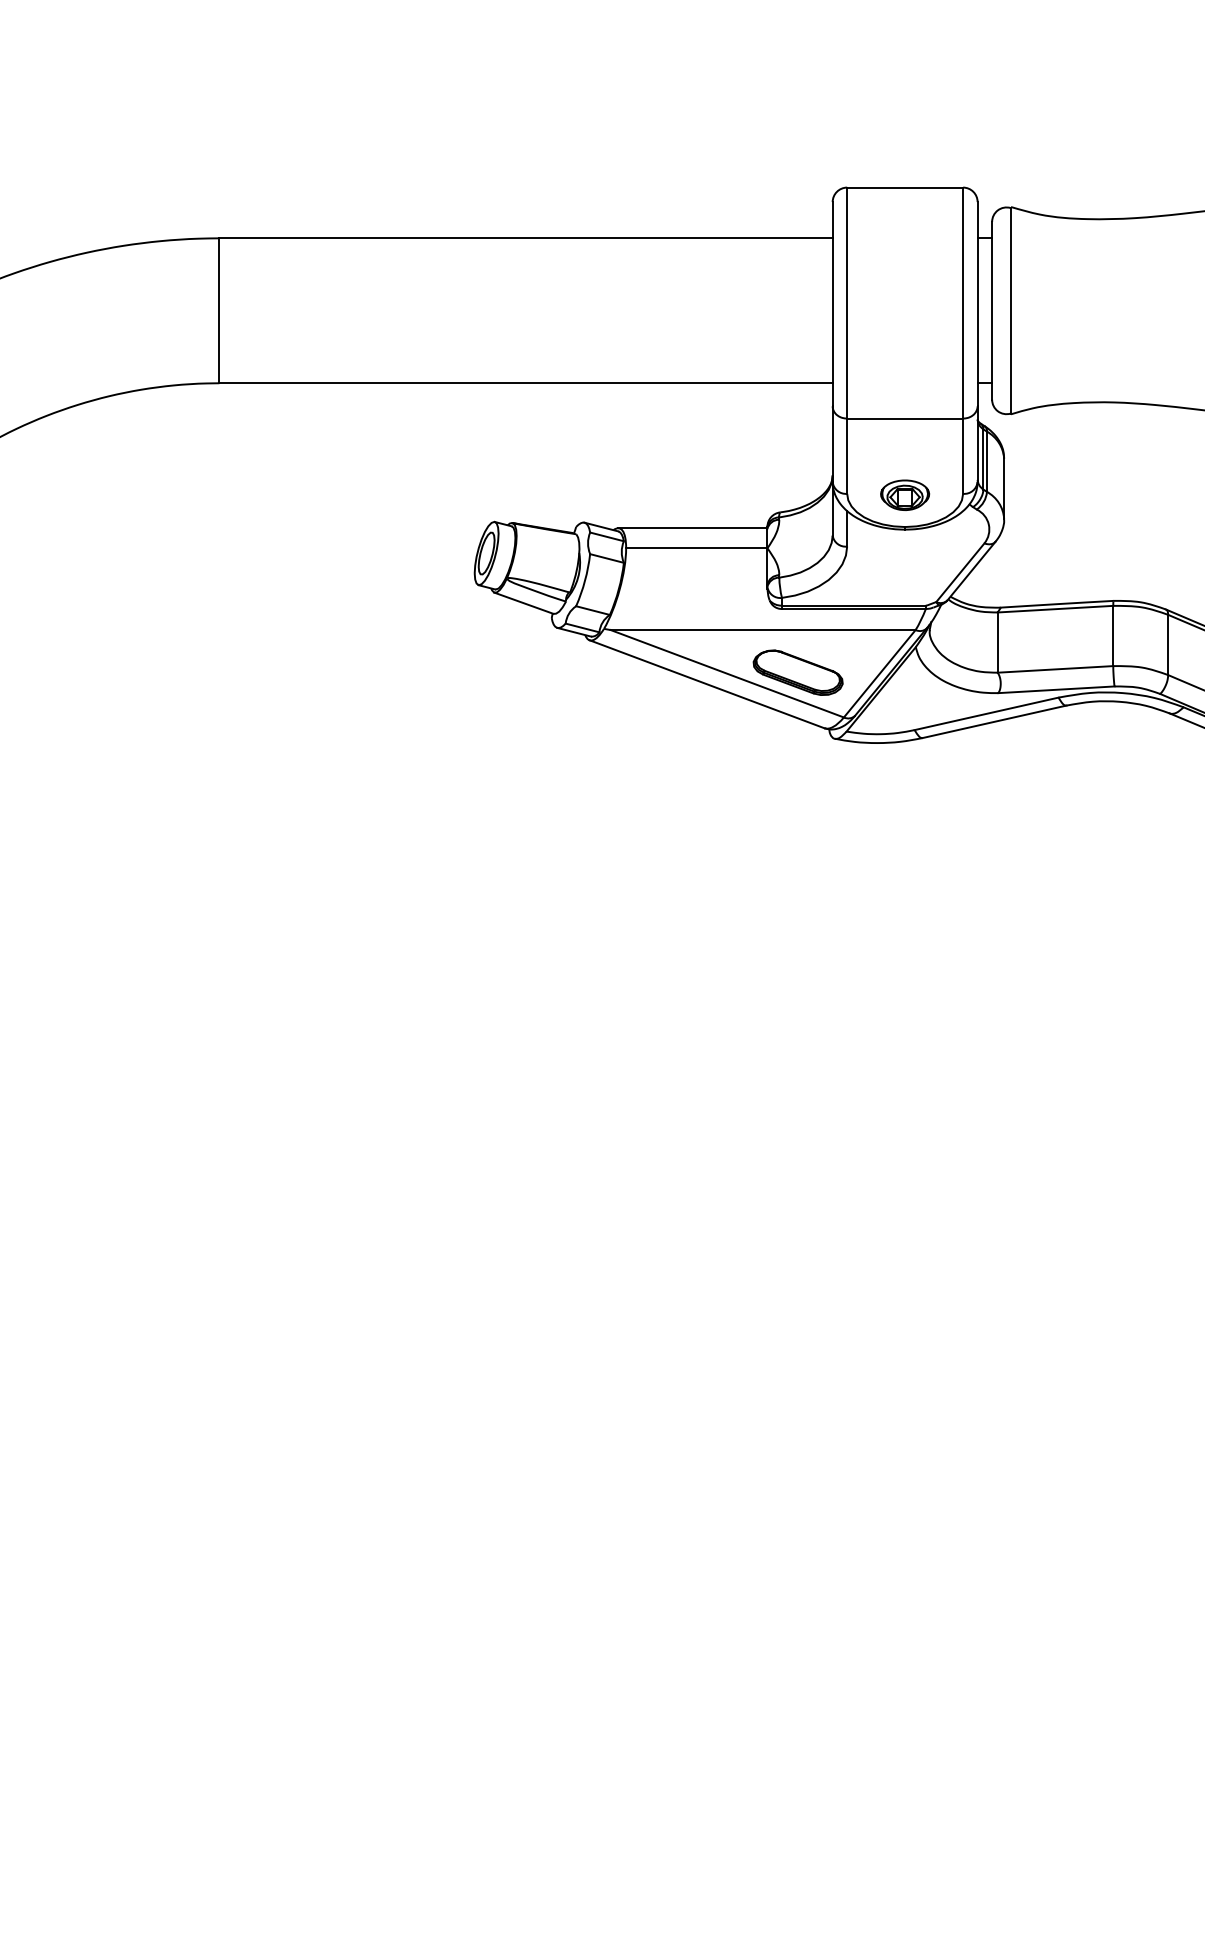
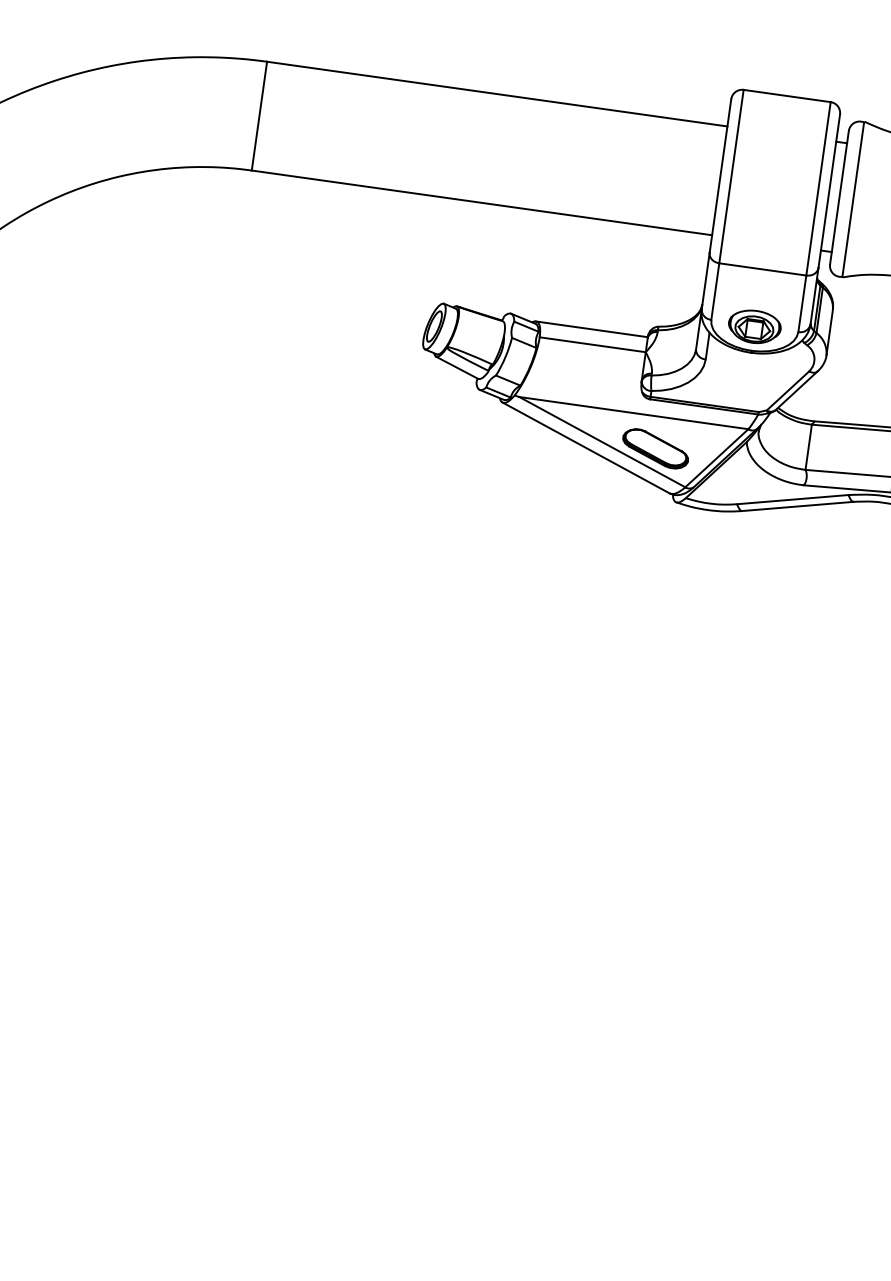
part: (904, 495) -> (754, 327), size x1.43

